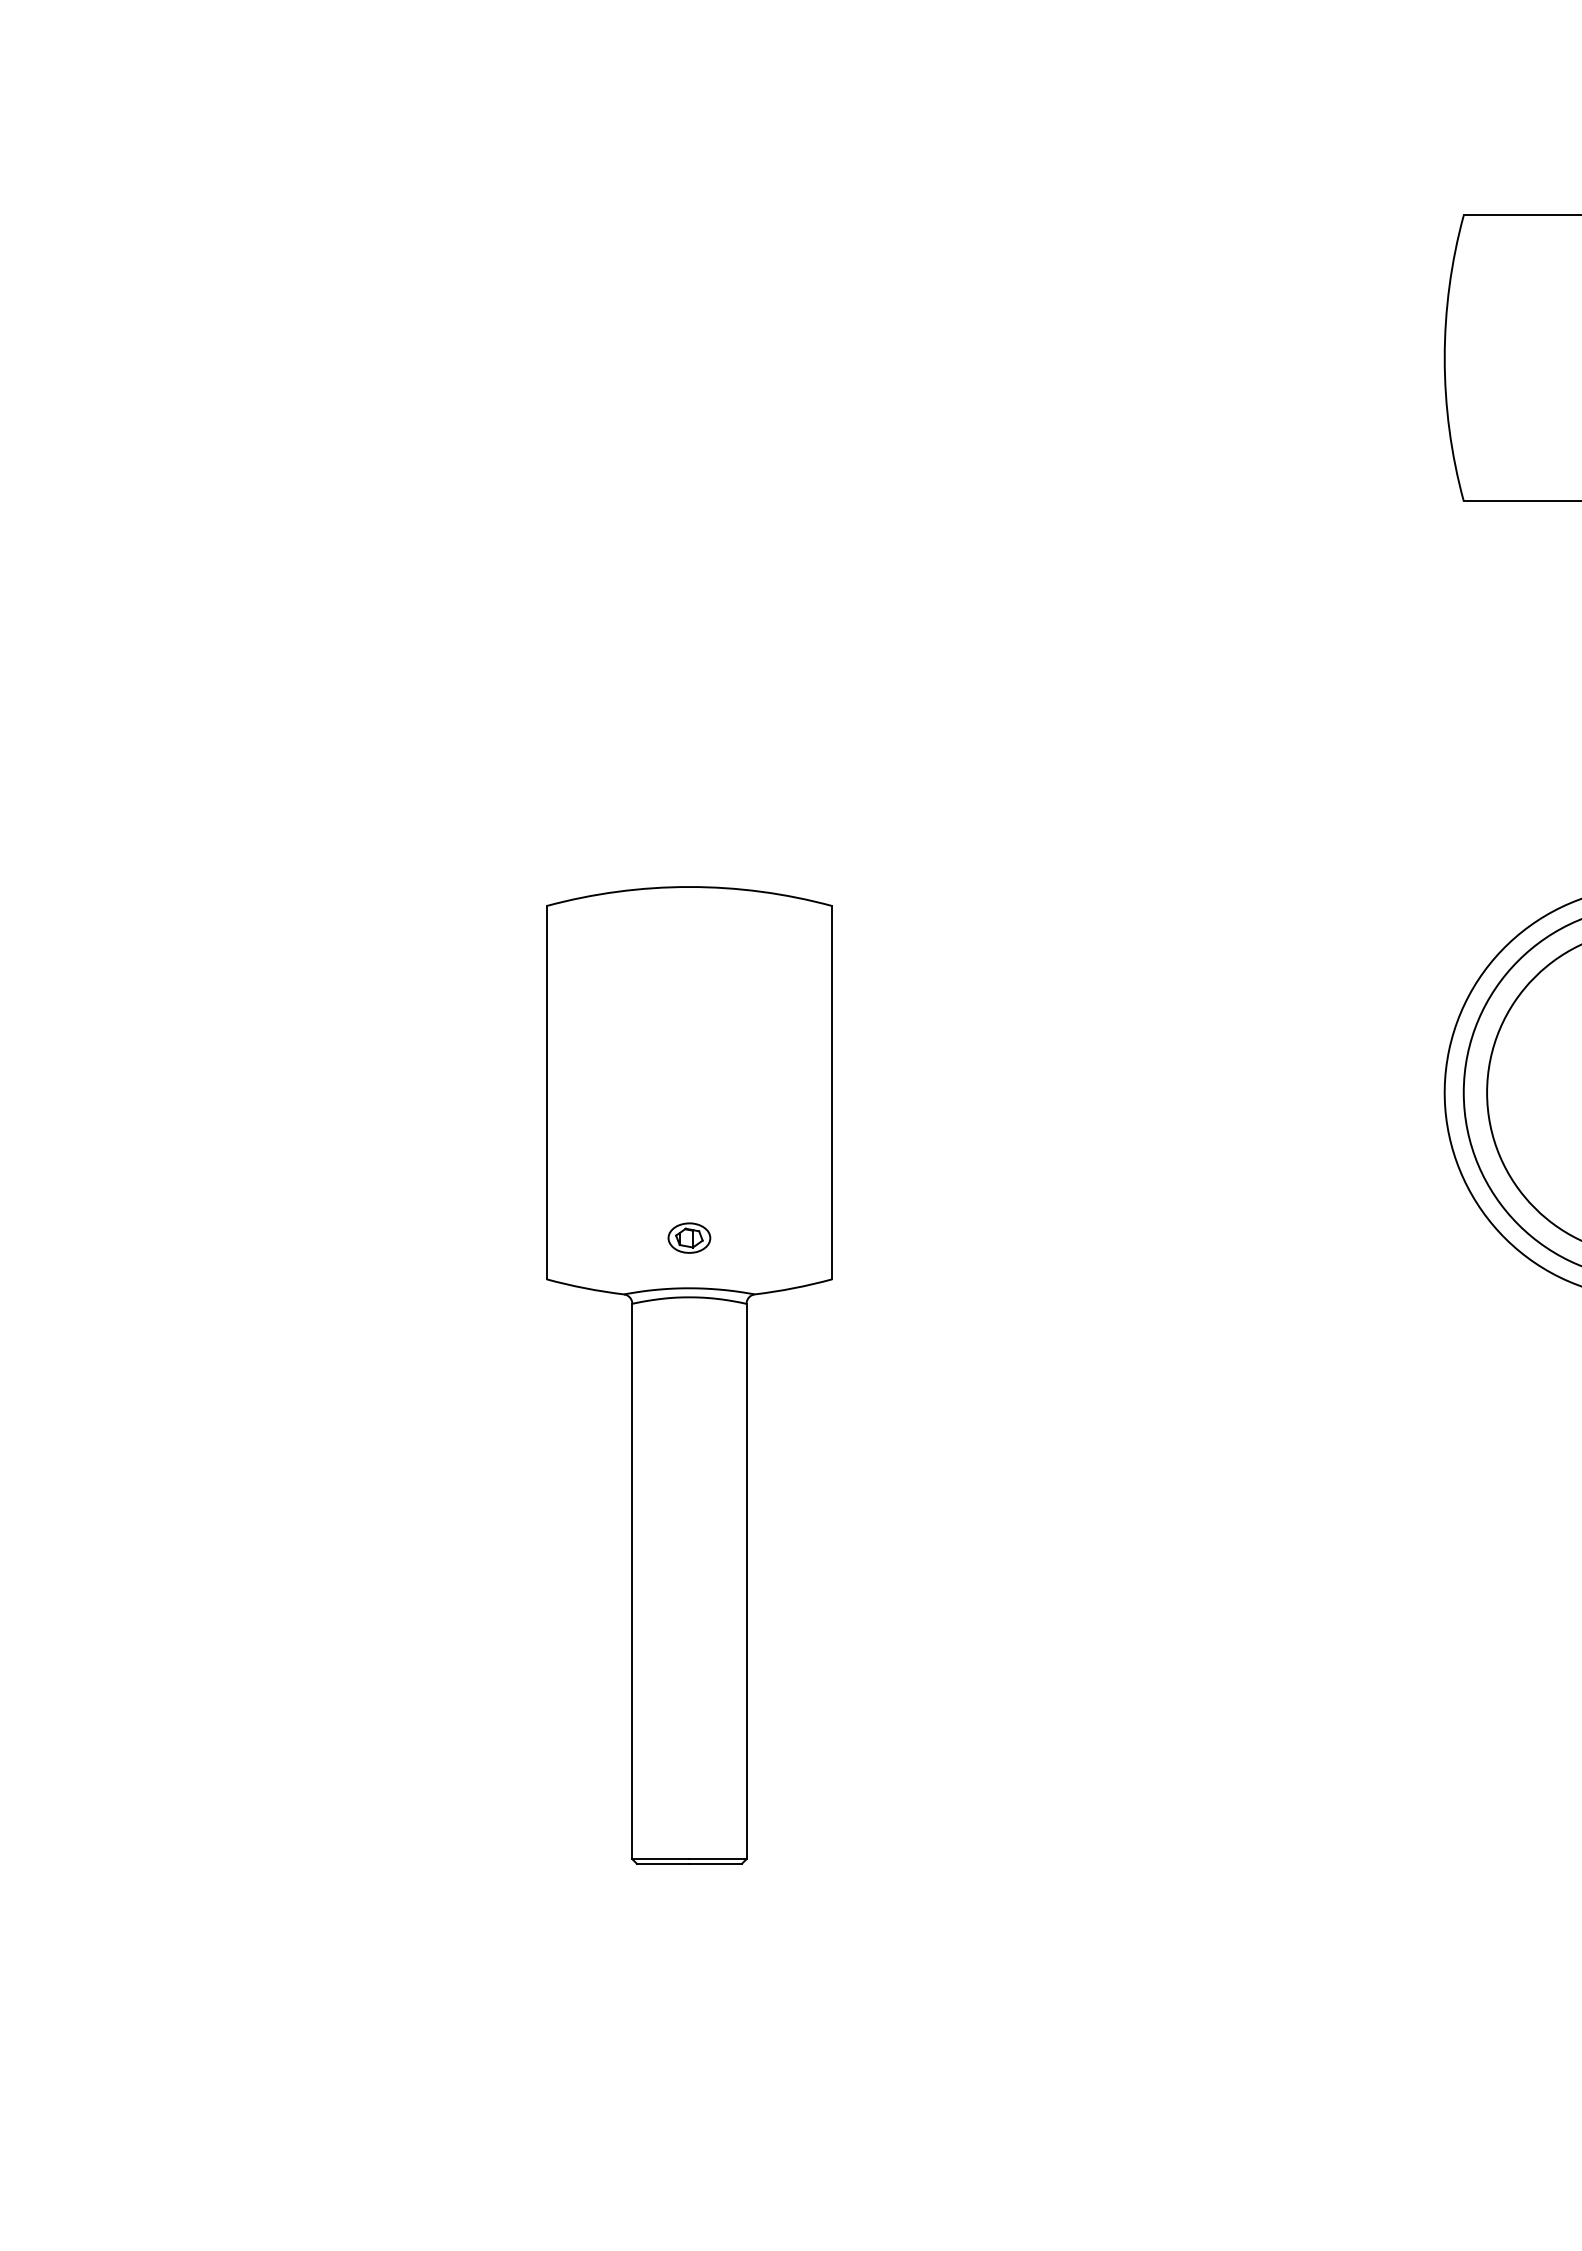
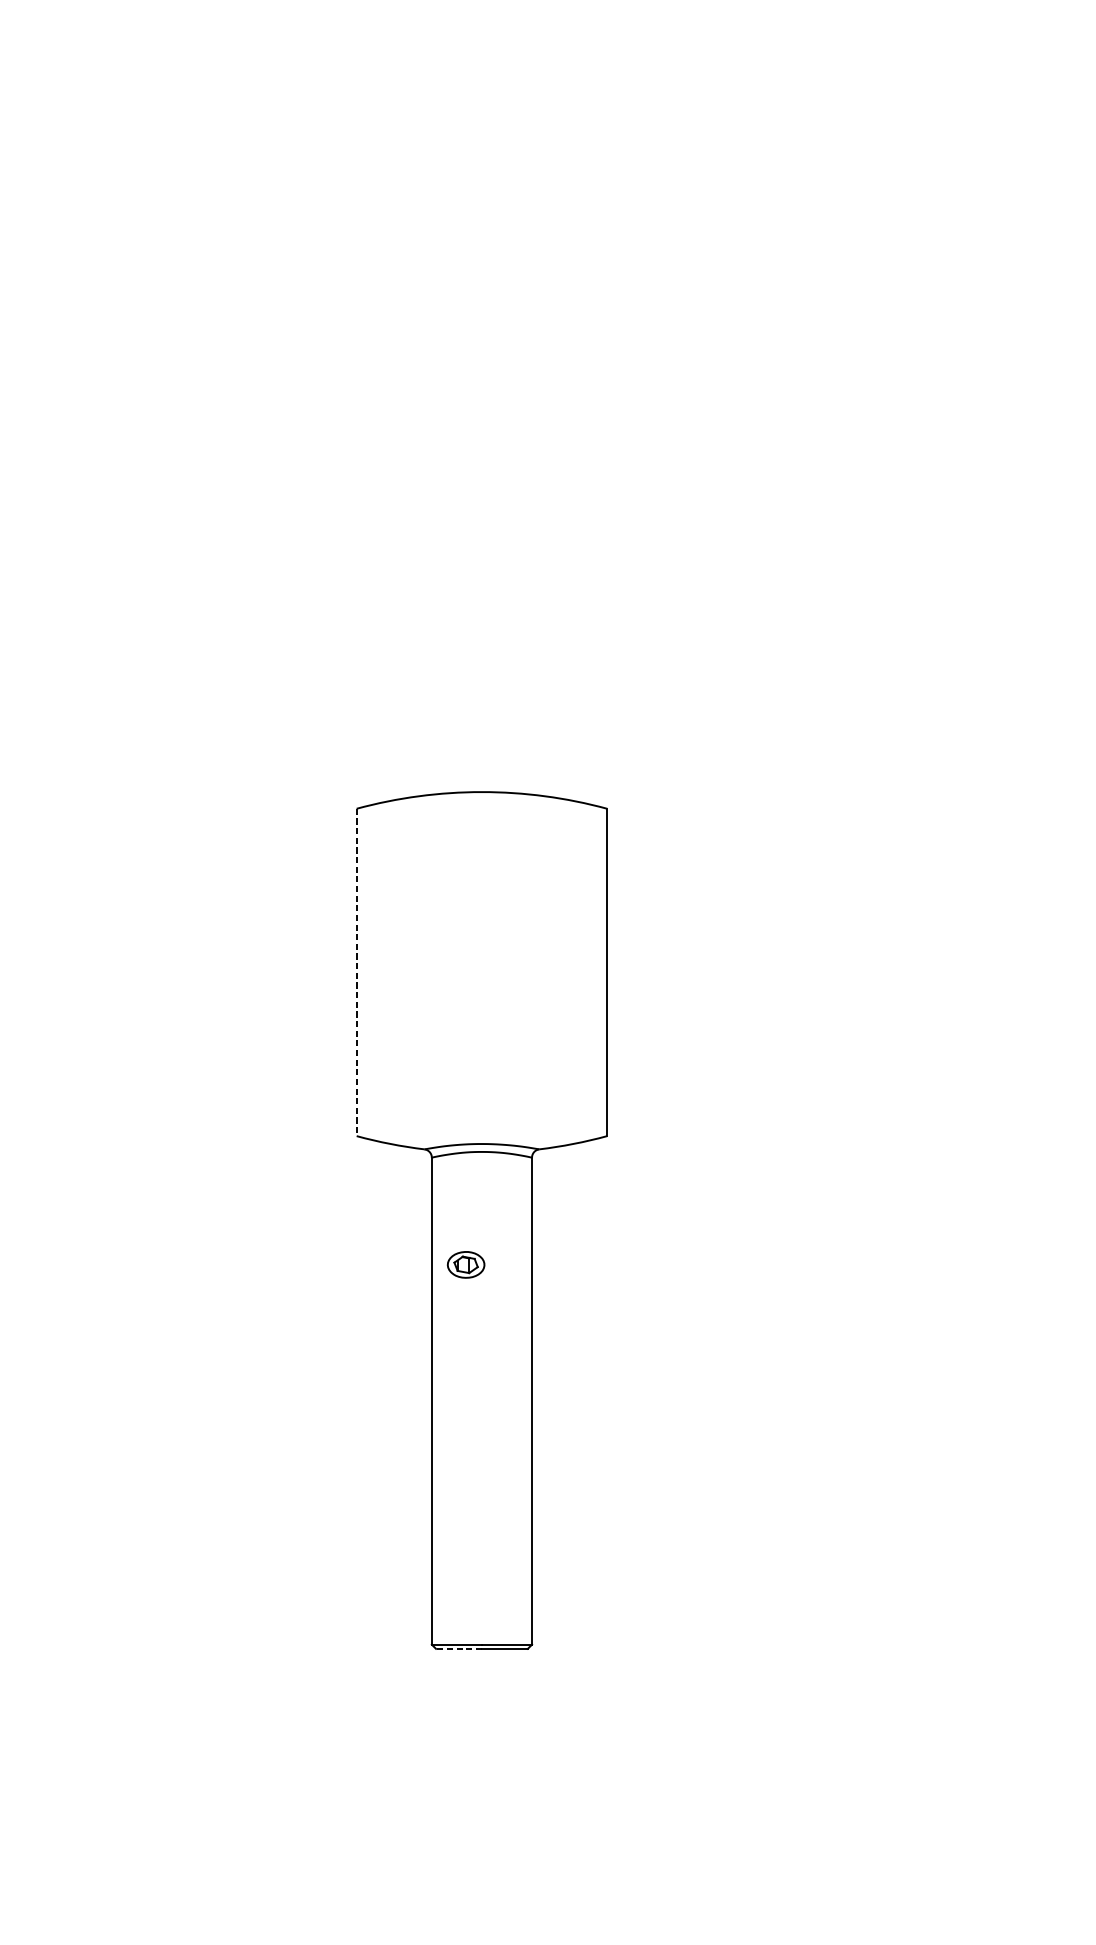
line: (546, 1092) -> (356, 972), solid -> dashed
part: (689, 1237) -> (466, 1264), moved
line: (662, 1863) -> (458, 1648), solid -> dashed

